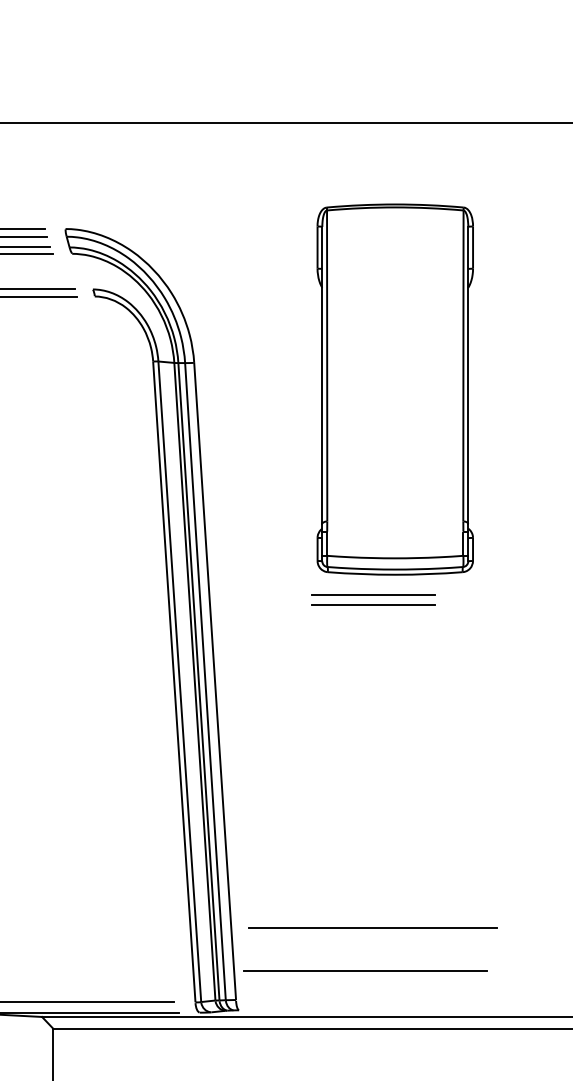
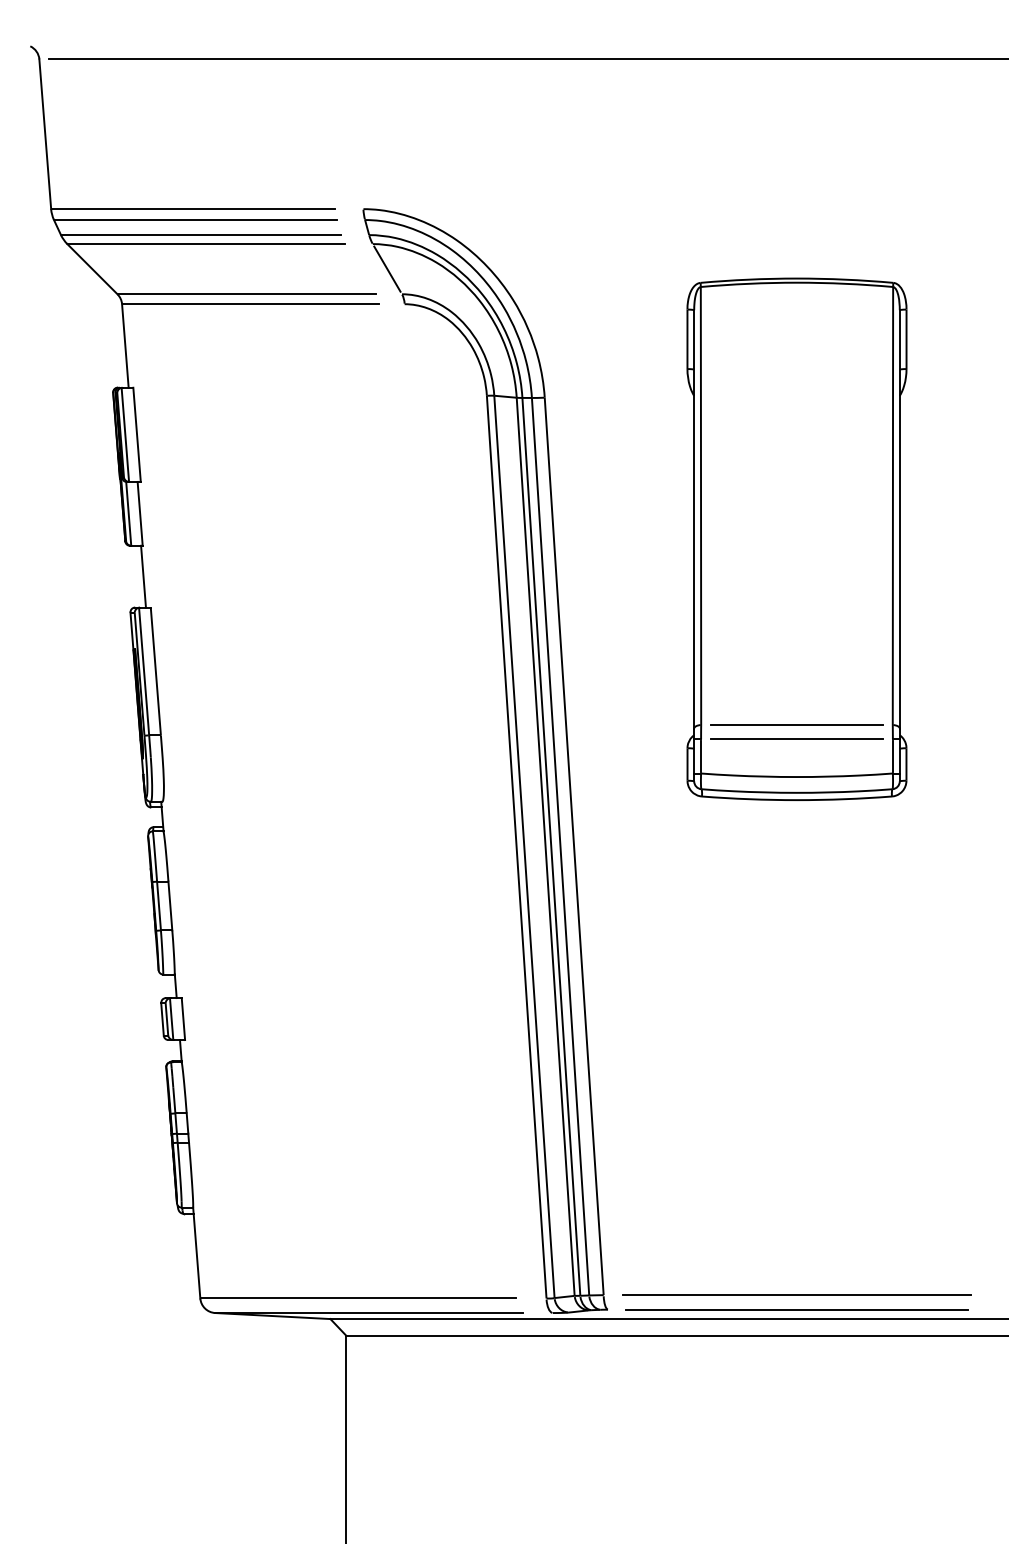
line: (82, 271) -> (387, 268), added
part: (394, 389) -> (796, 538), moved
line: (372, 927) -> (796, 1294), moved
line: (365, 970) -> (796, 1309), moved

